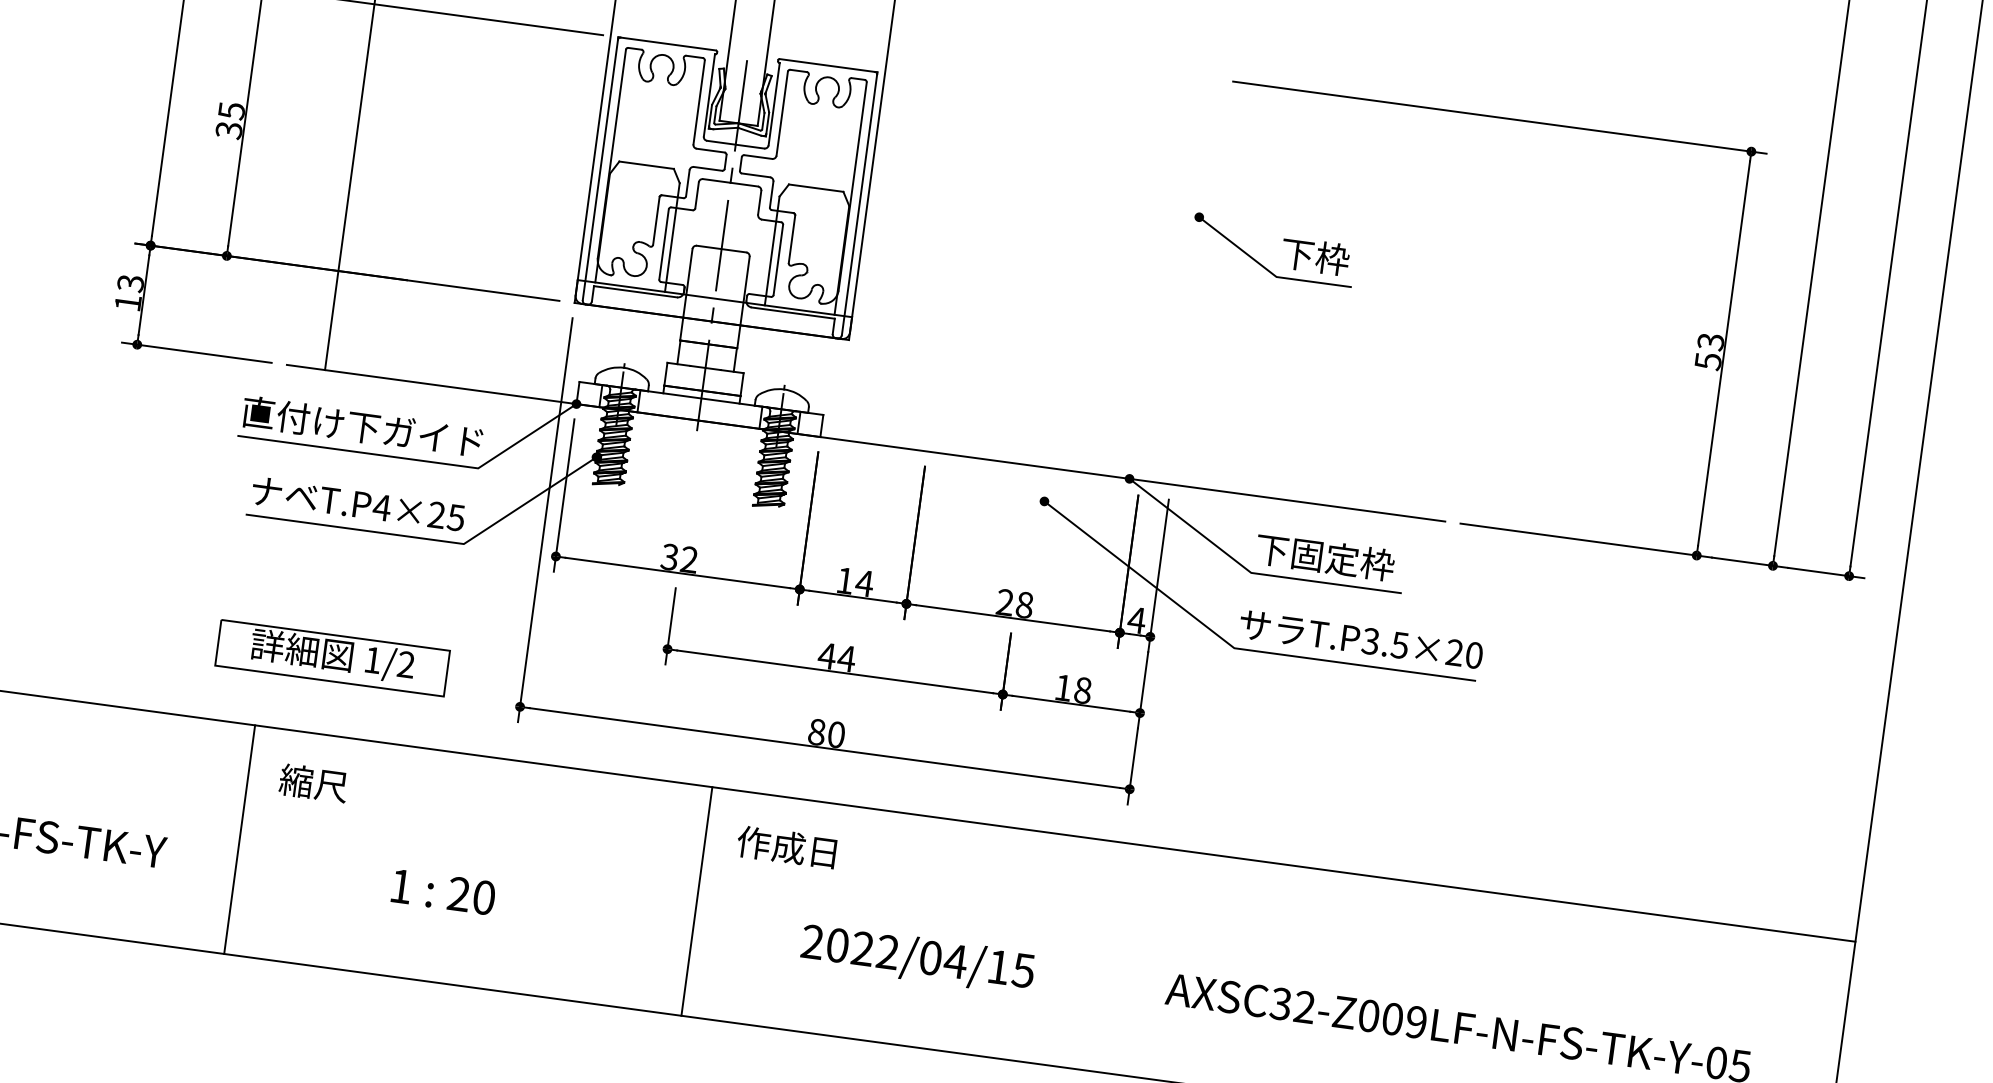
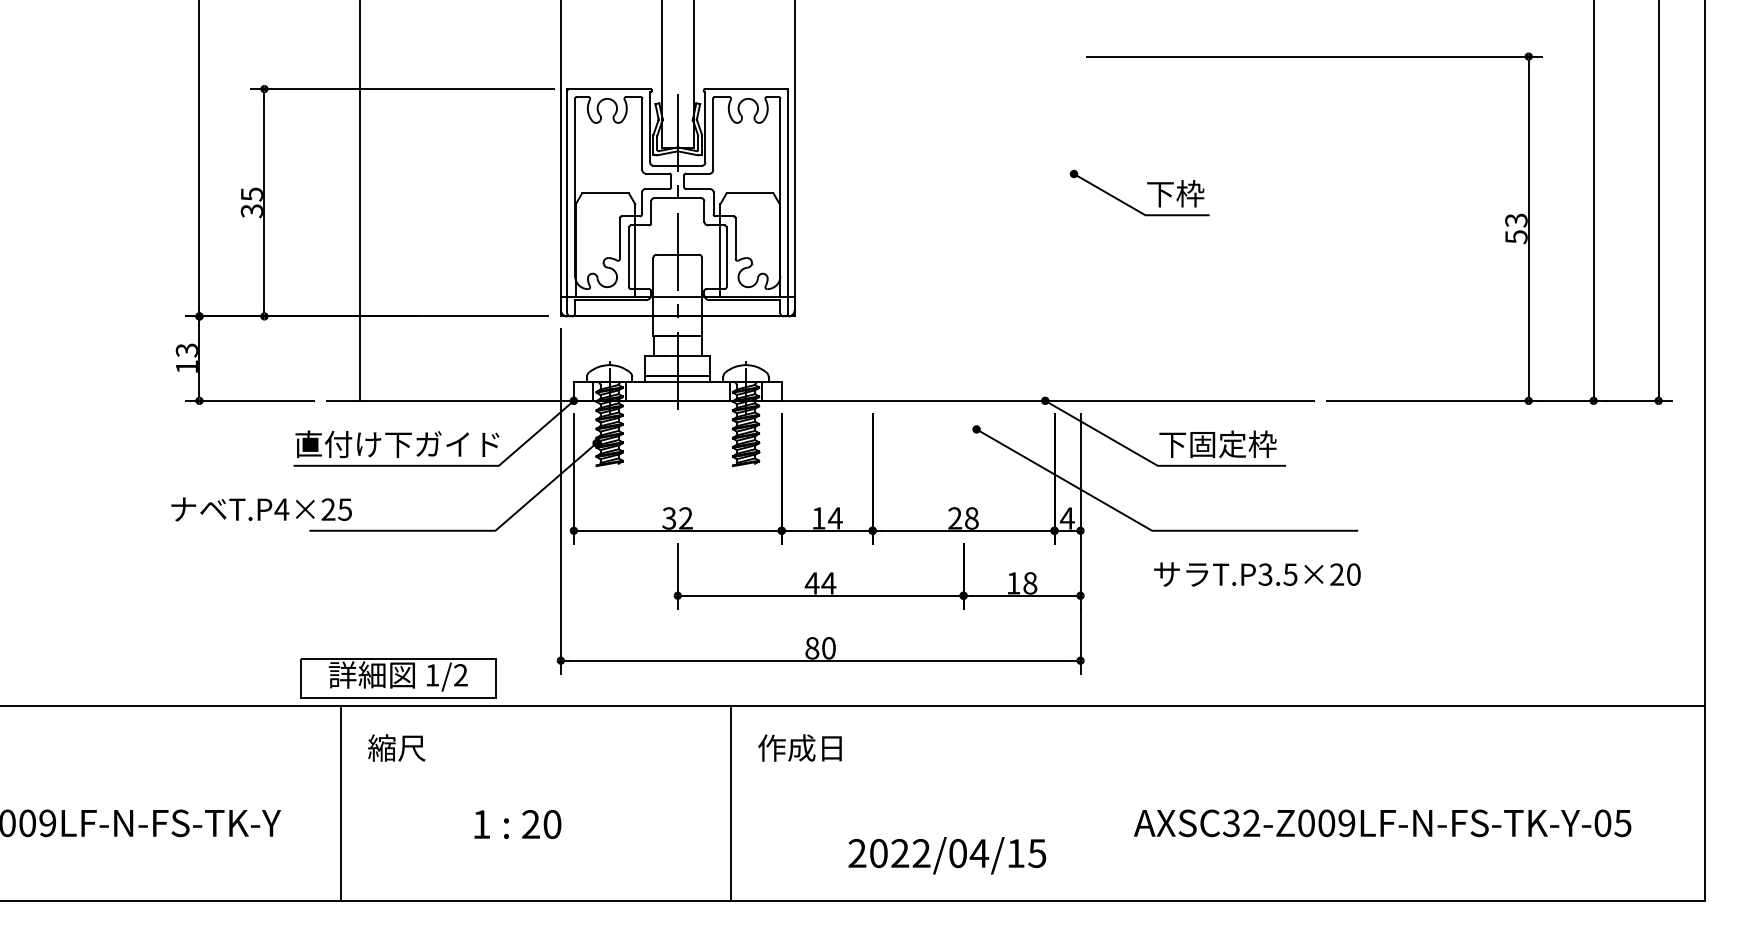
text: (358, 504) -> (261, 509), moved
text: (1361, 639) -> (1257, 574), moved
part: (332, 658) -> (398, 678), moved
text: (918, 958) -> (947, 855), moved

